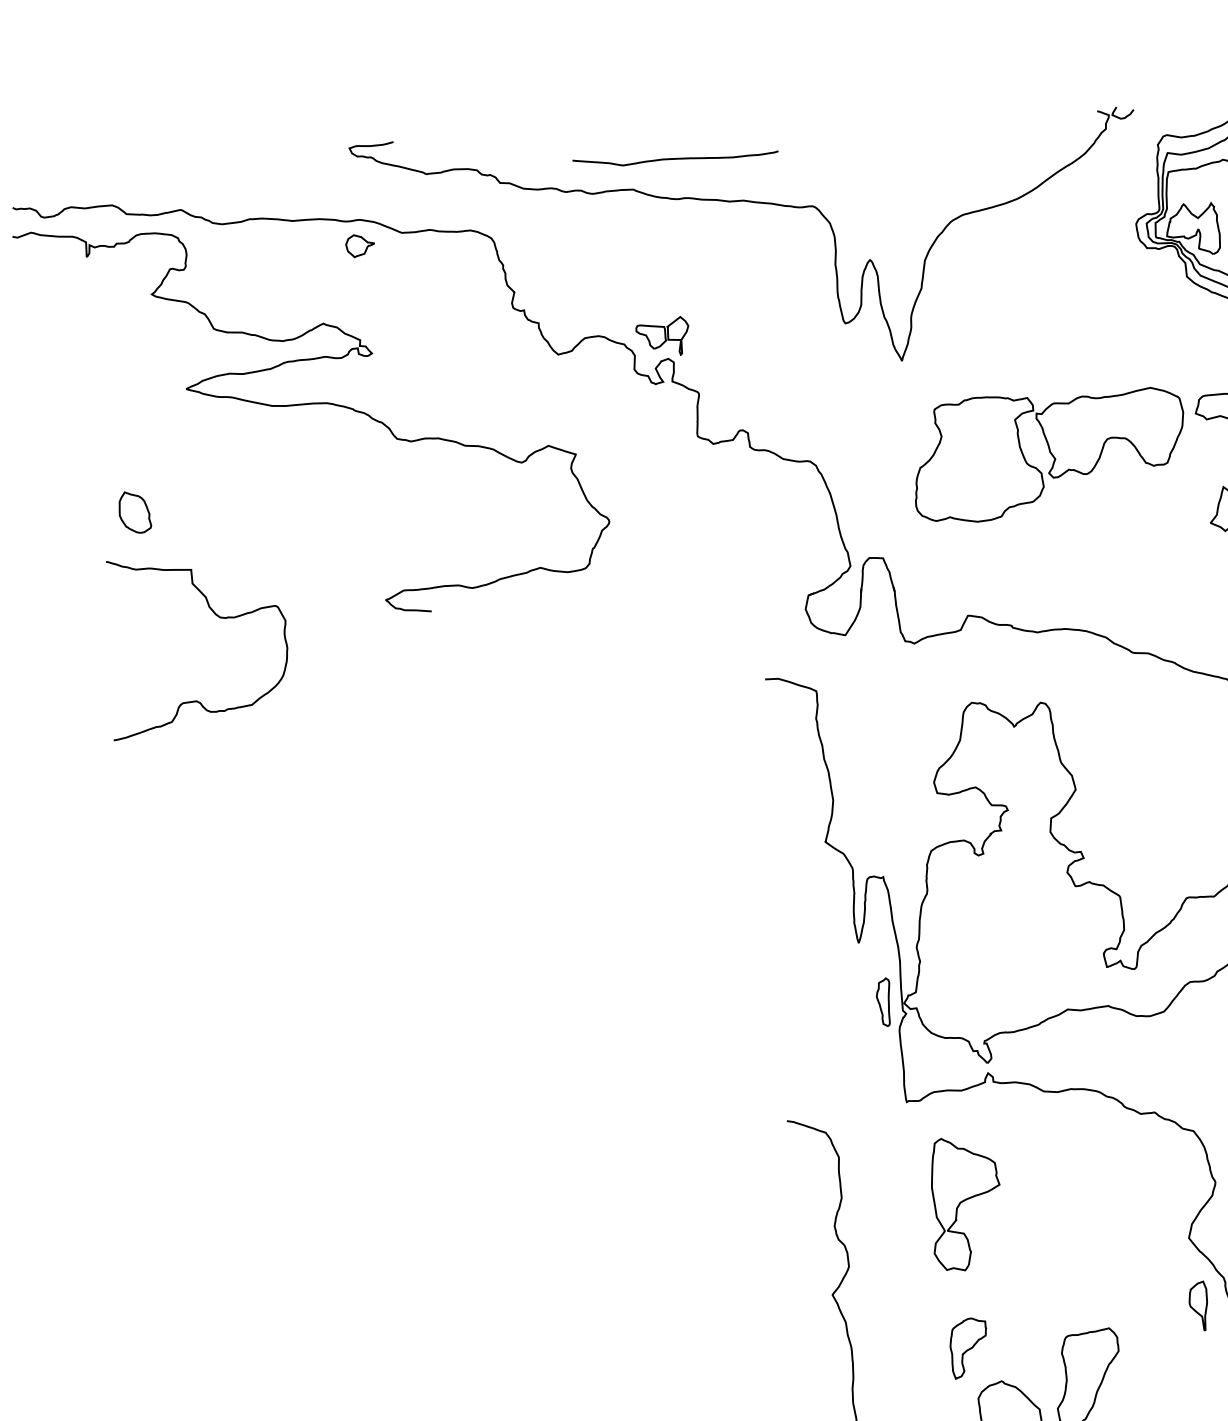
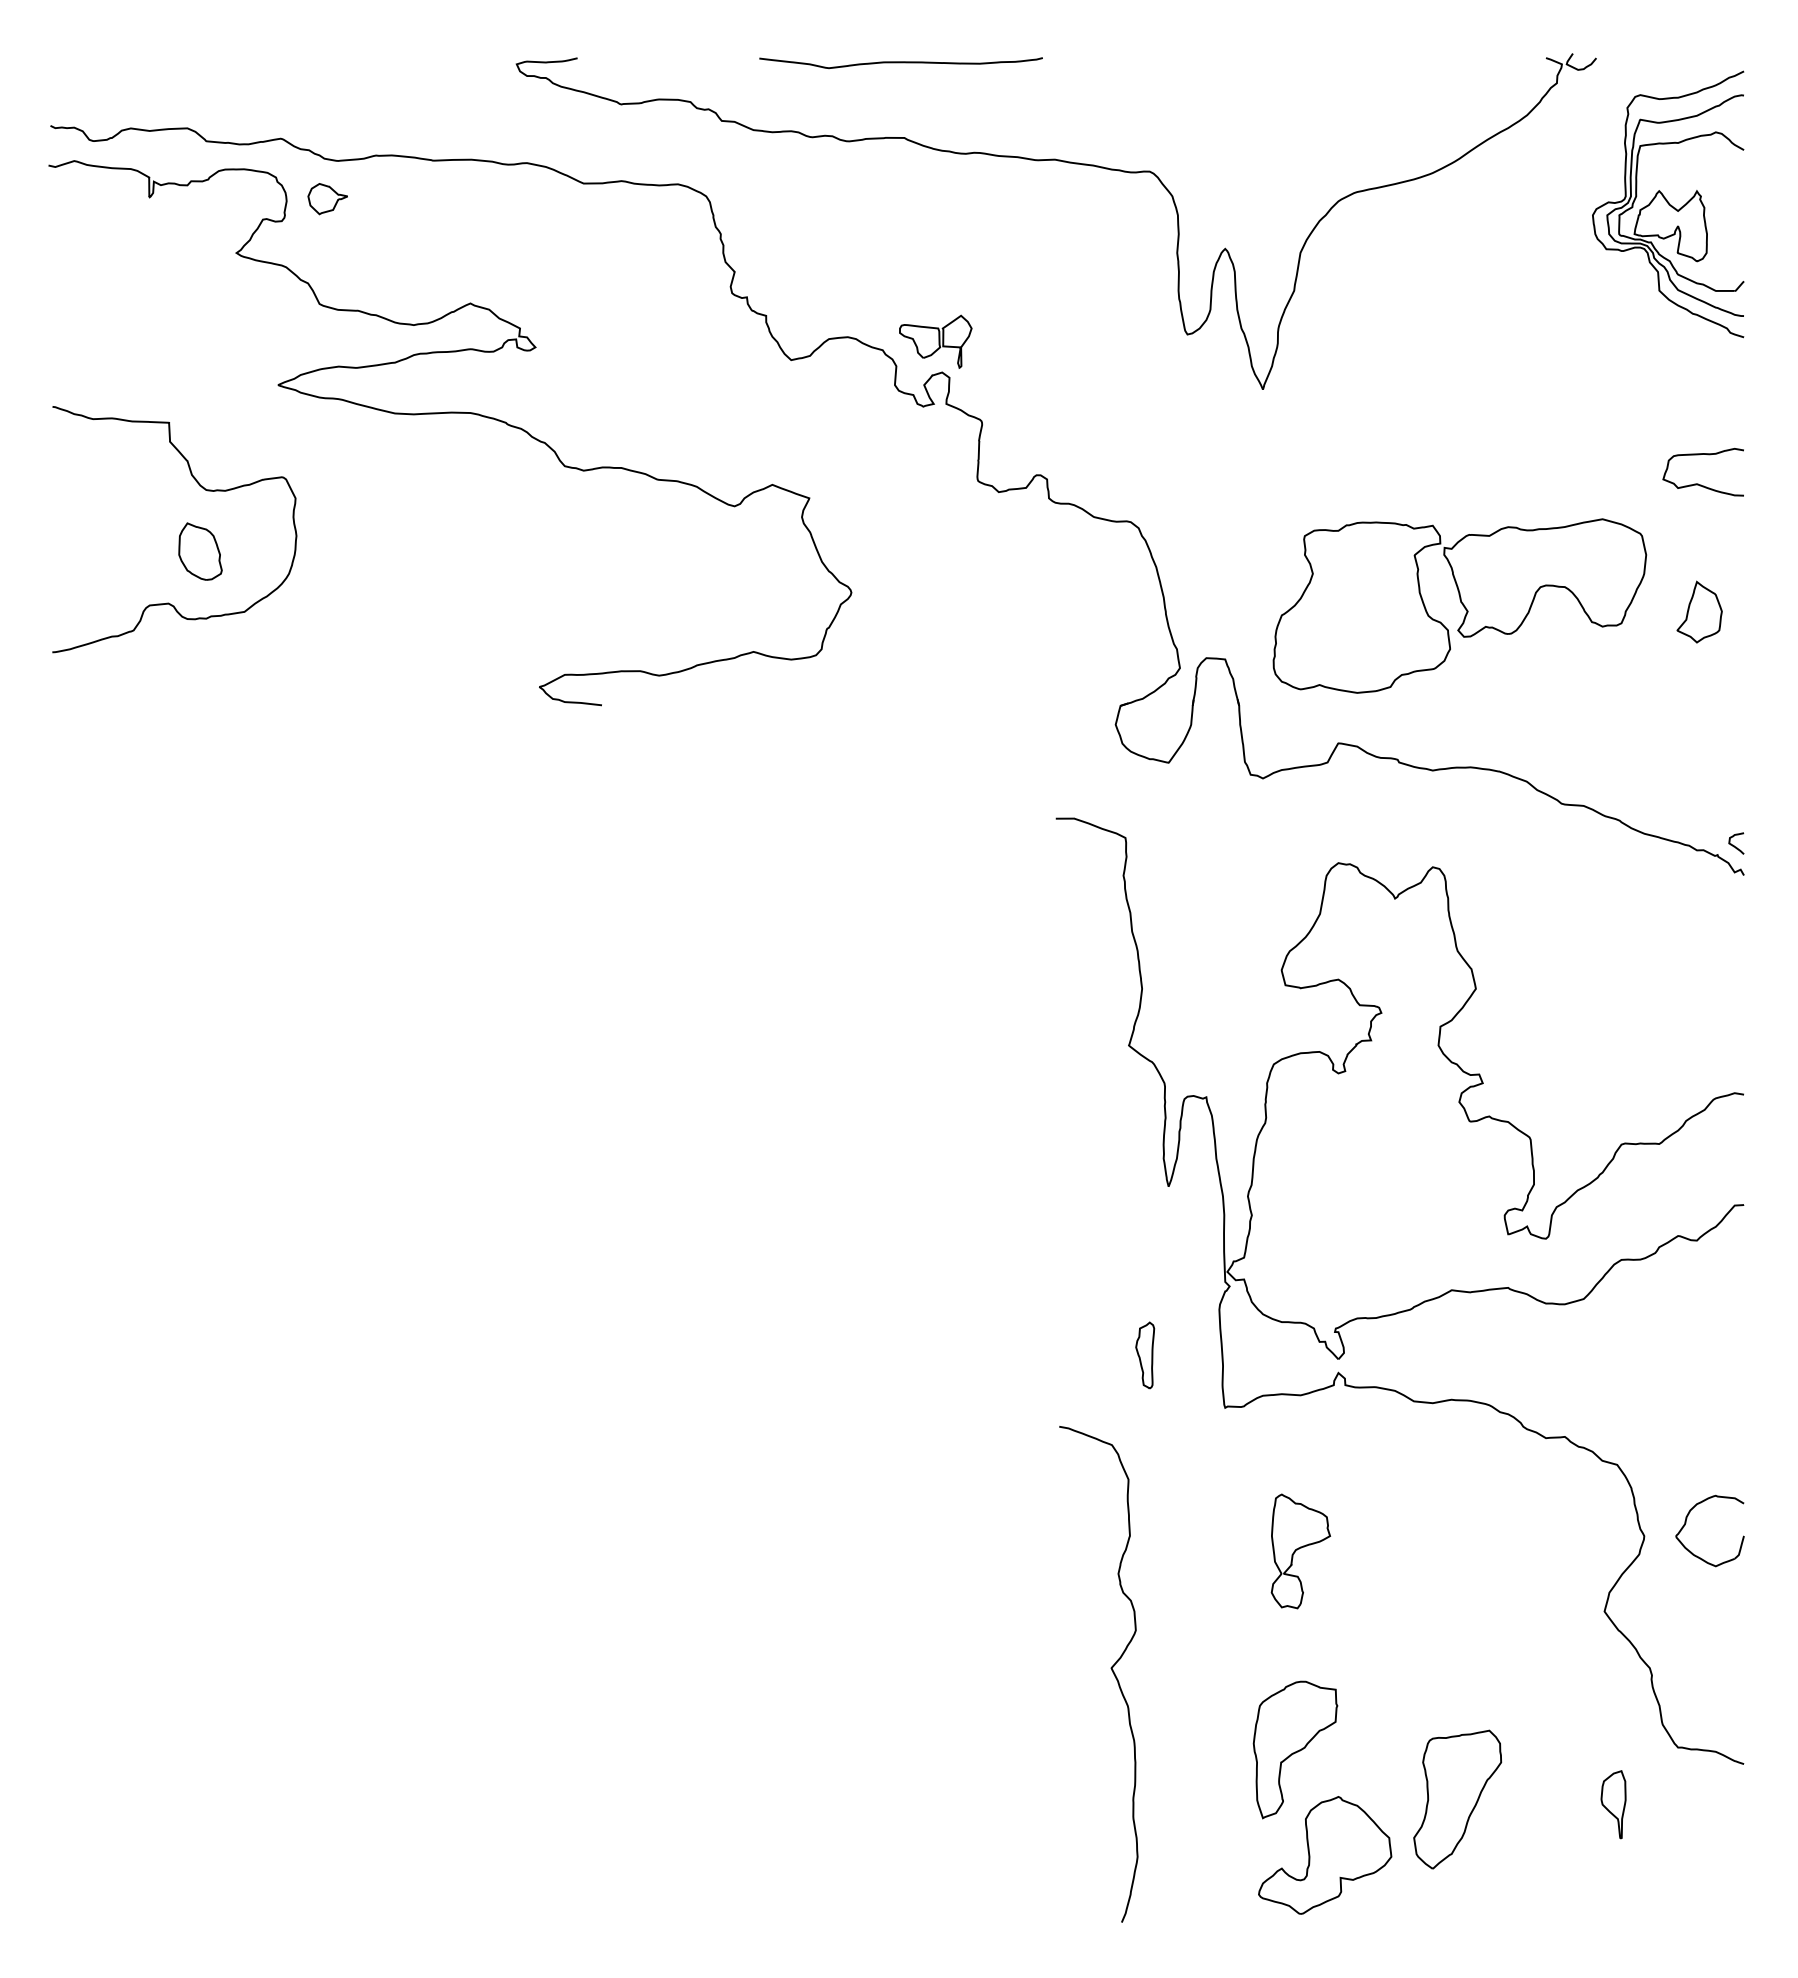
curve: (675, 159) -> (900, 63), moved
part: (360, 246) -> (327, 199), moved
part: (1049, 455) -> (1459, 605), moved
curve: (218, 617) -> (203, 489), moved
part: (883, 1002) -> (1145, 1355), moved
part: (966, 1204) -> (1300, 1551), size x0.62
part: (1198, 1306) -> (1613, 1804), moved
part: (968, 1348) -> (1295, 1749), size x1.67

